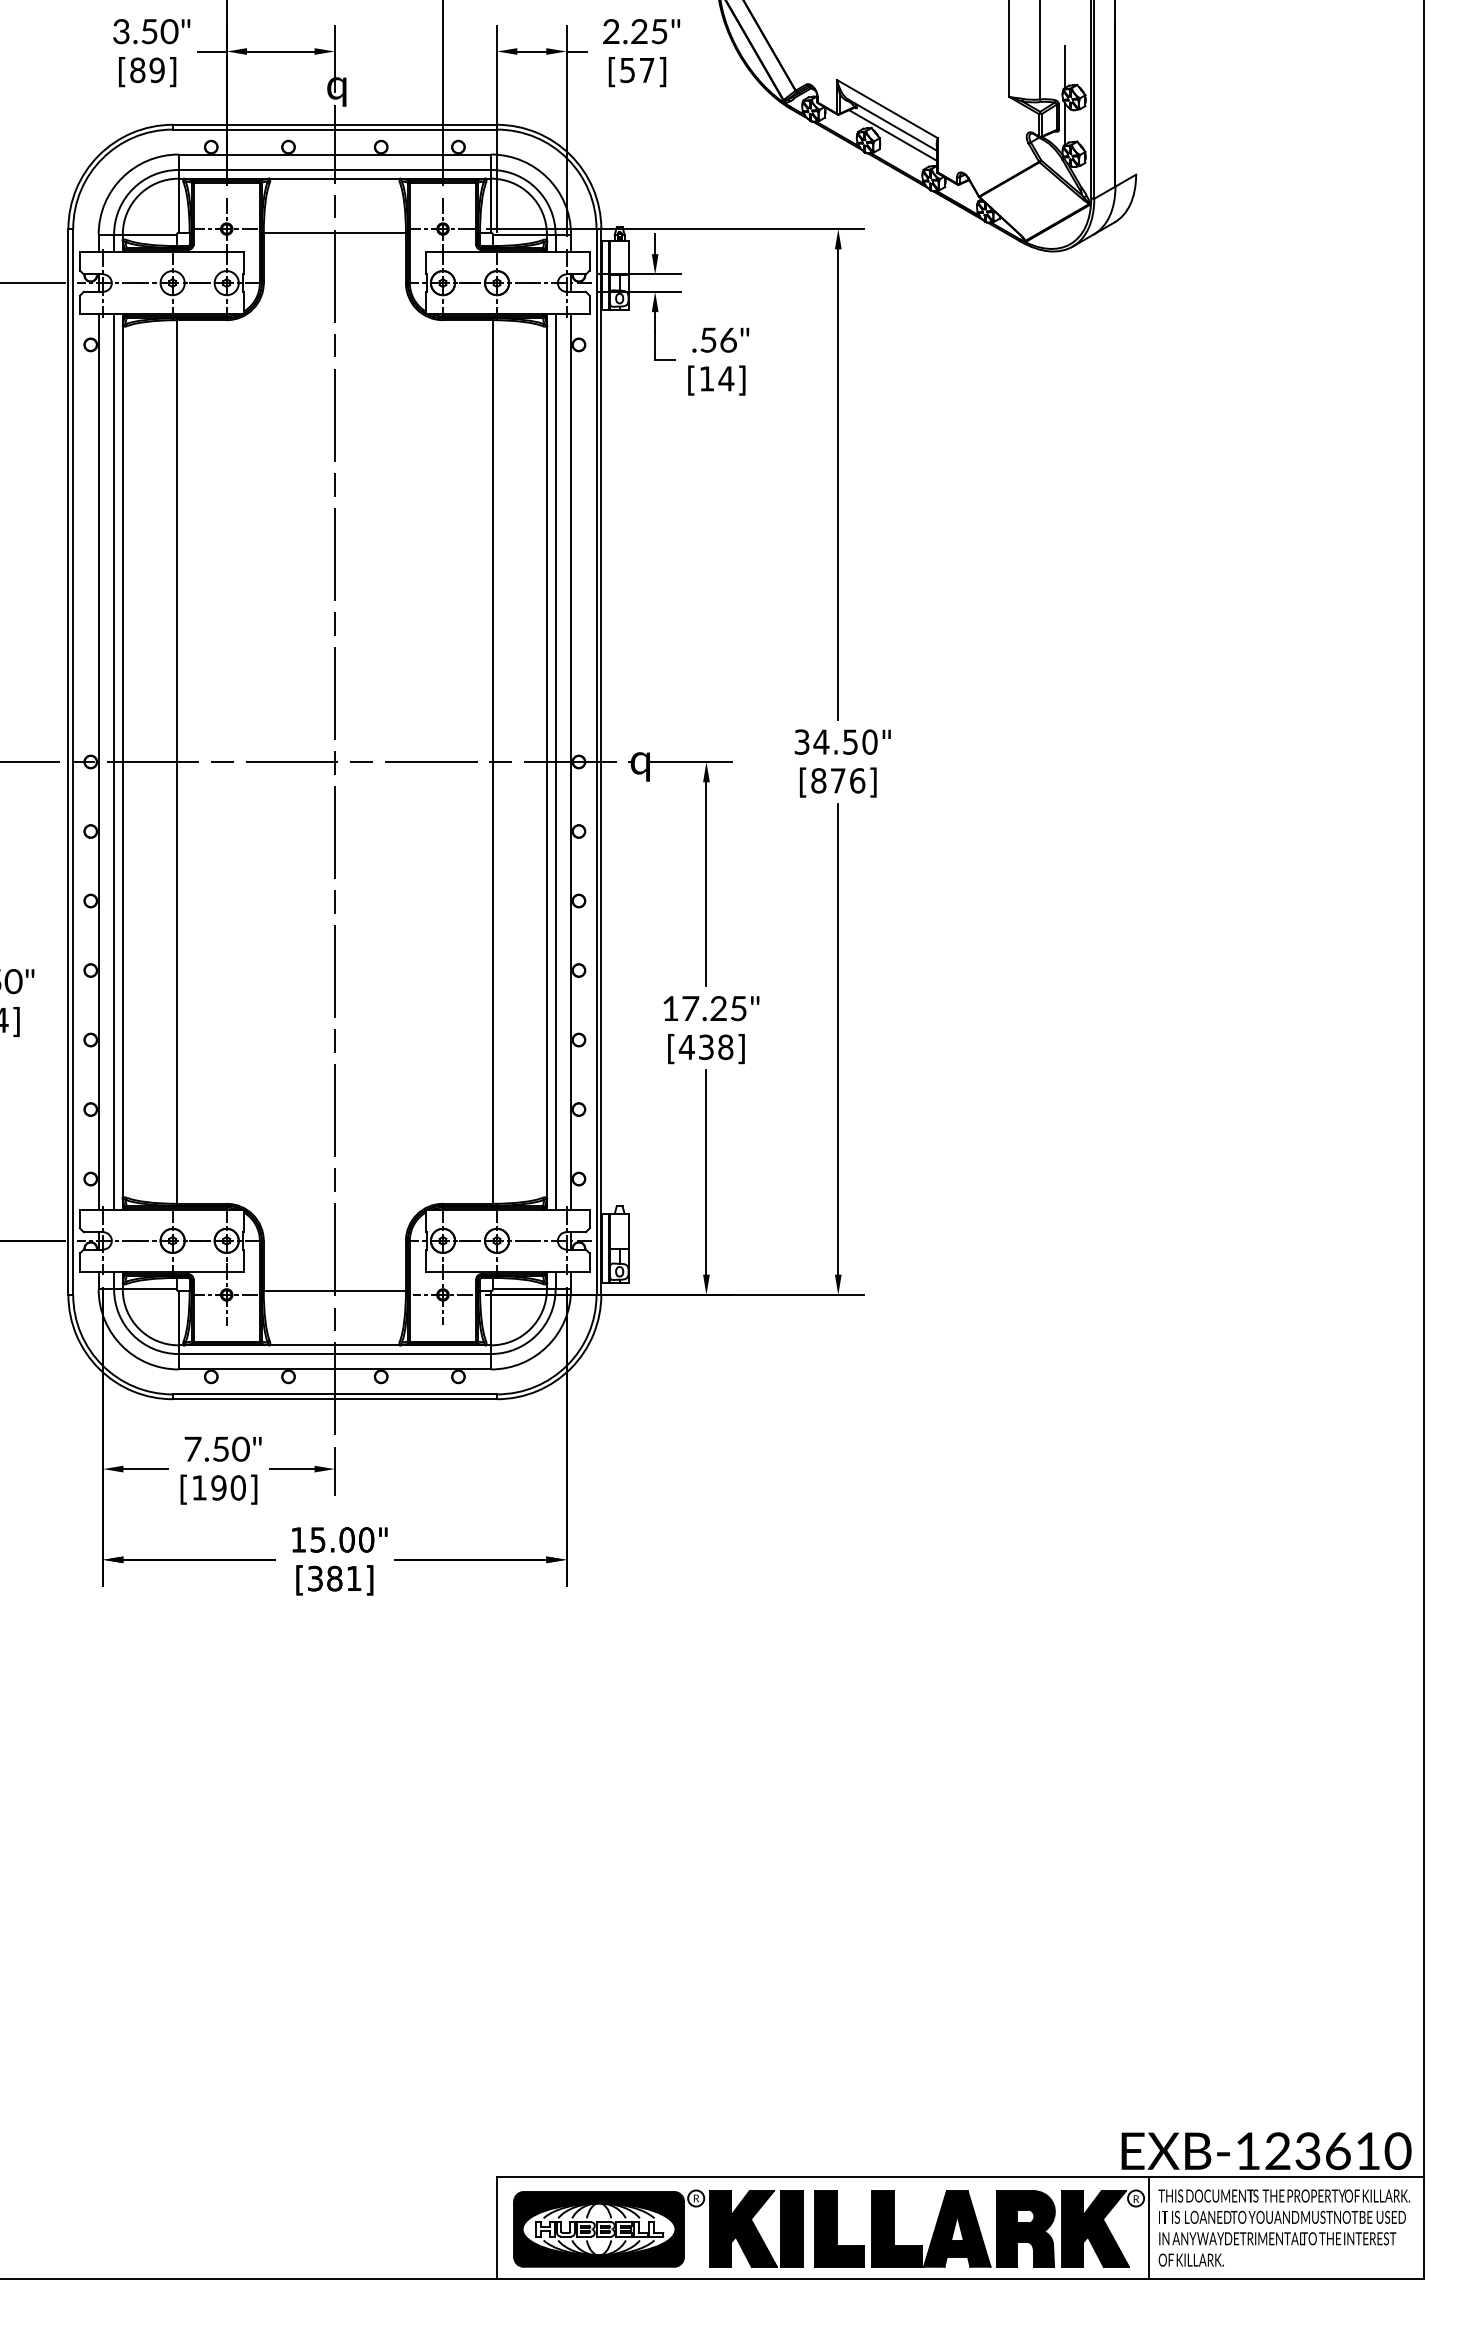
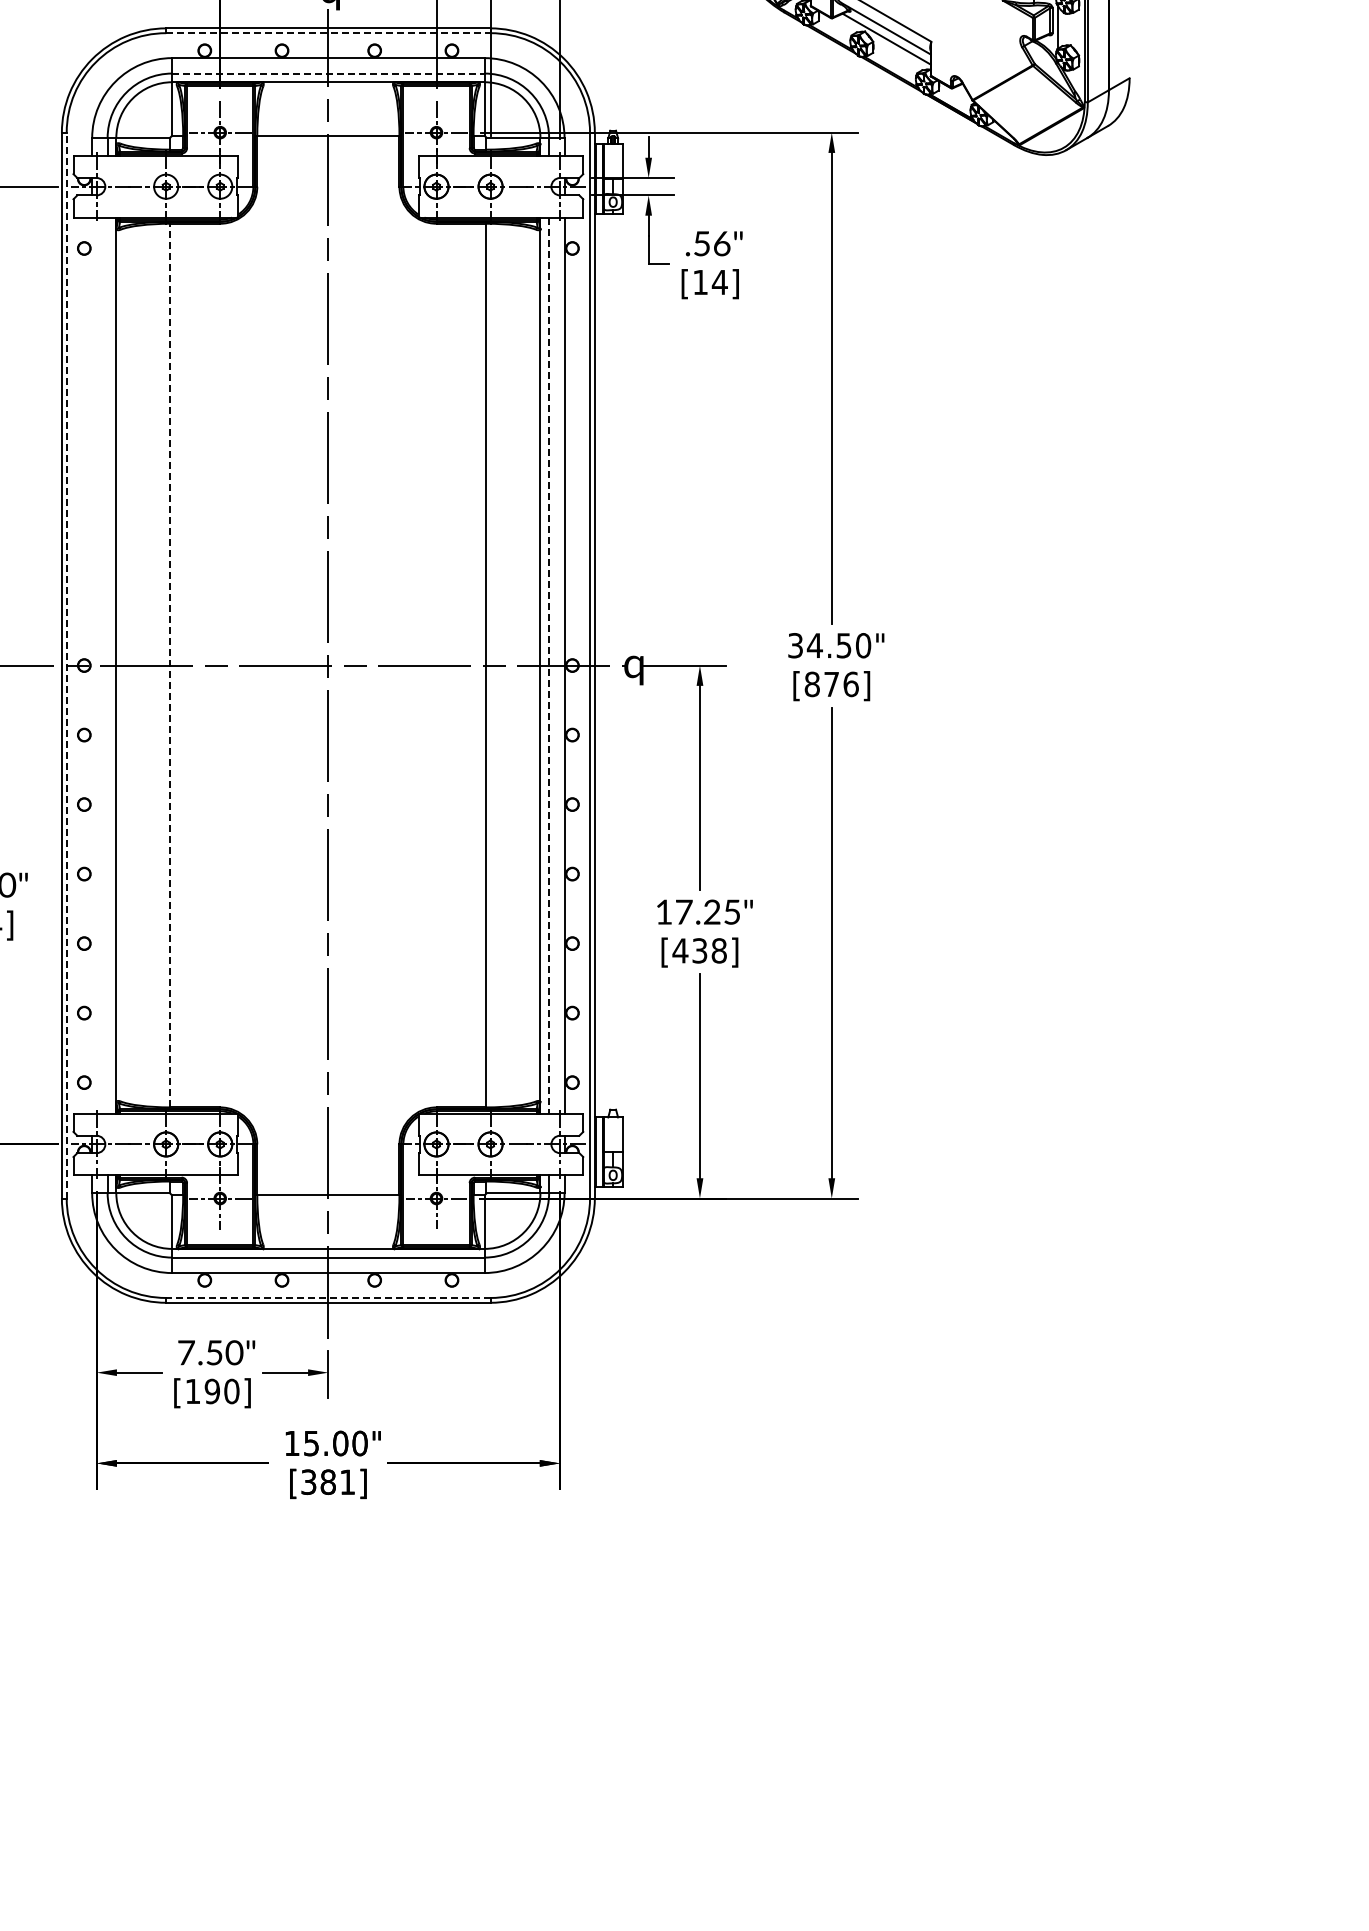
line: (335, 129) -> (329, 33), solid -> dashed
line: (335, 170) -> (329, 74), solid -> dashed
line: (98, 761) -> (92, 665), removed
line: (114, 761) -> (108, 665), removed
line: (73, 762) -> (67, 666), solid -> dashed
line: (176, 762) -> (170, 666), solid -> dashed
line: (555, 762) -> (549, 666), solid -> dashed
line: (334, 1394) -> (328, 1298), solid -> dashed

